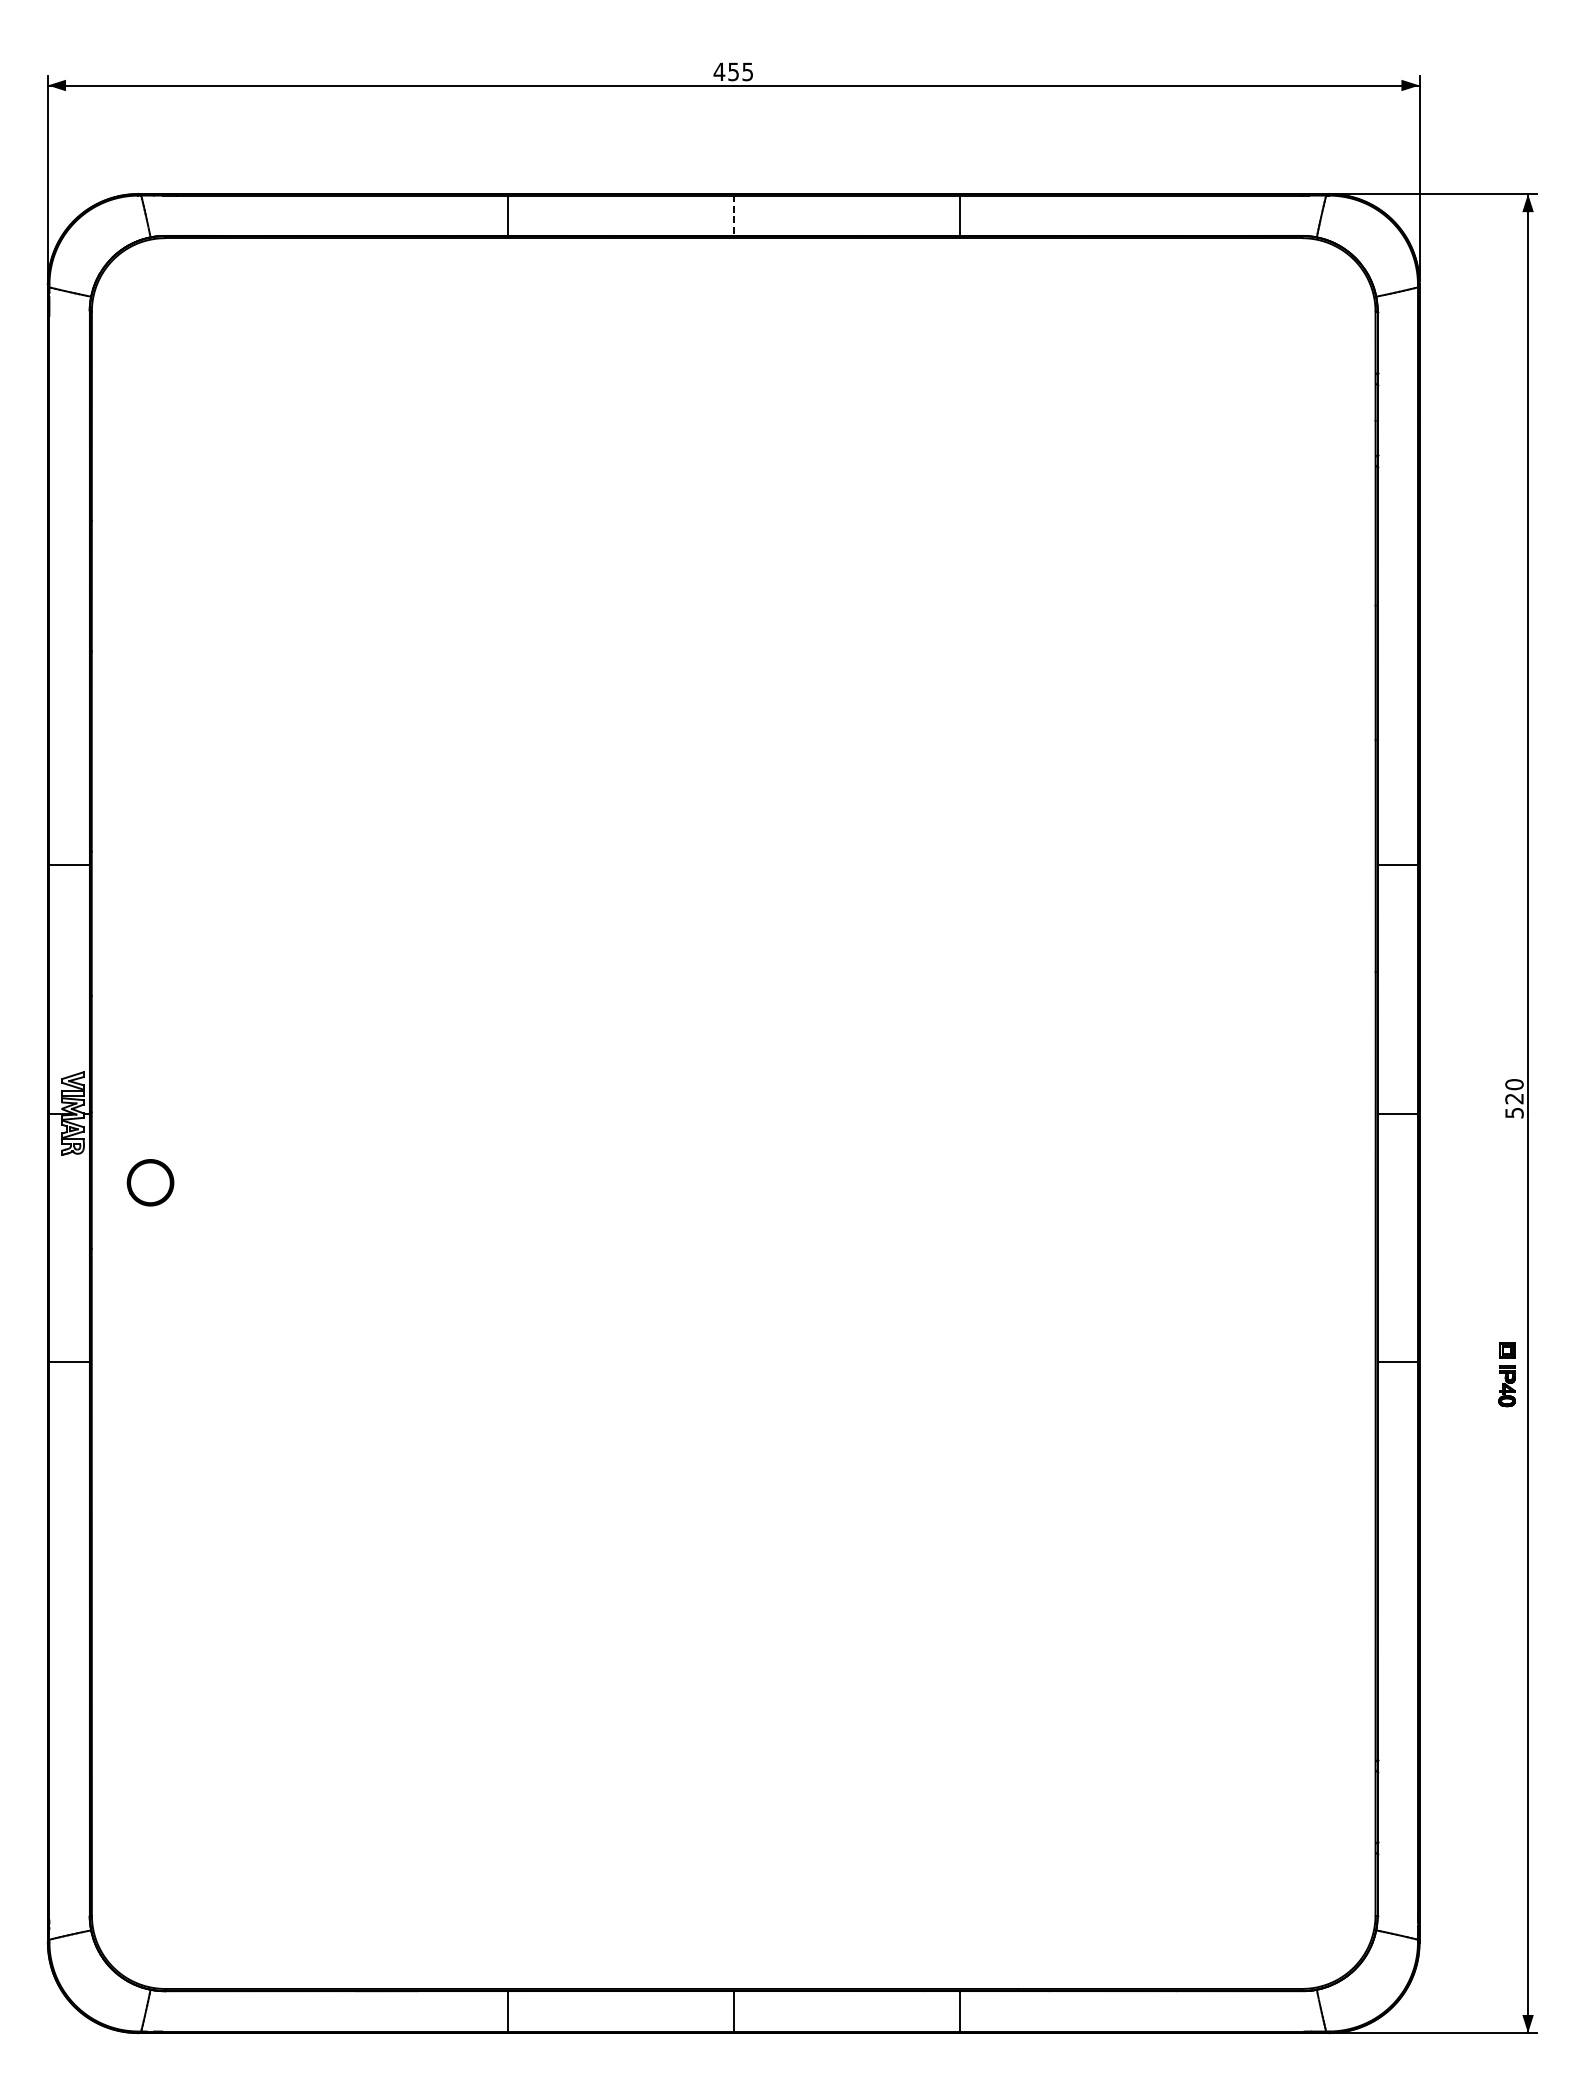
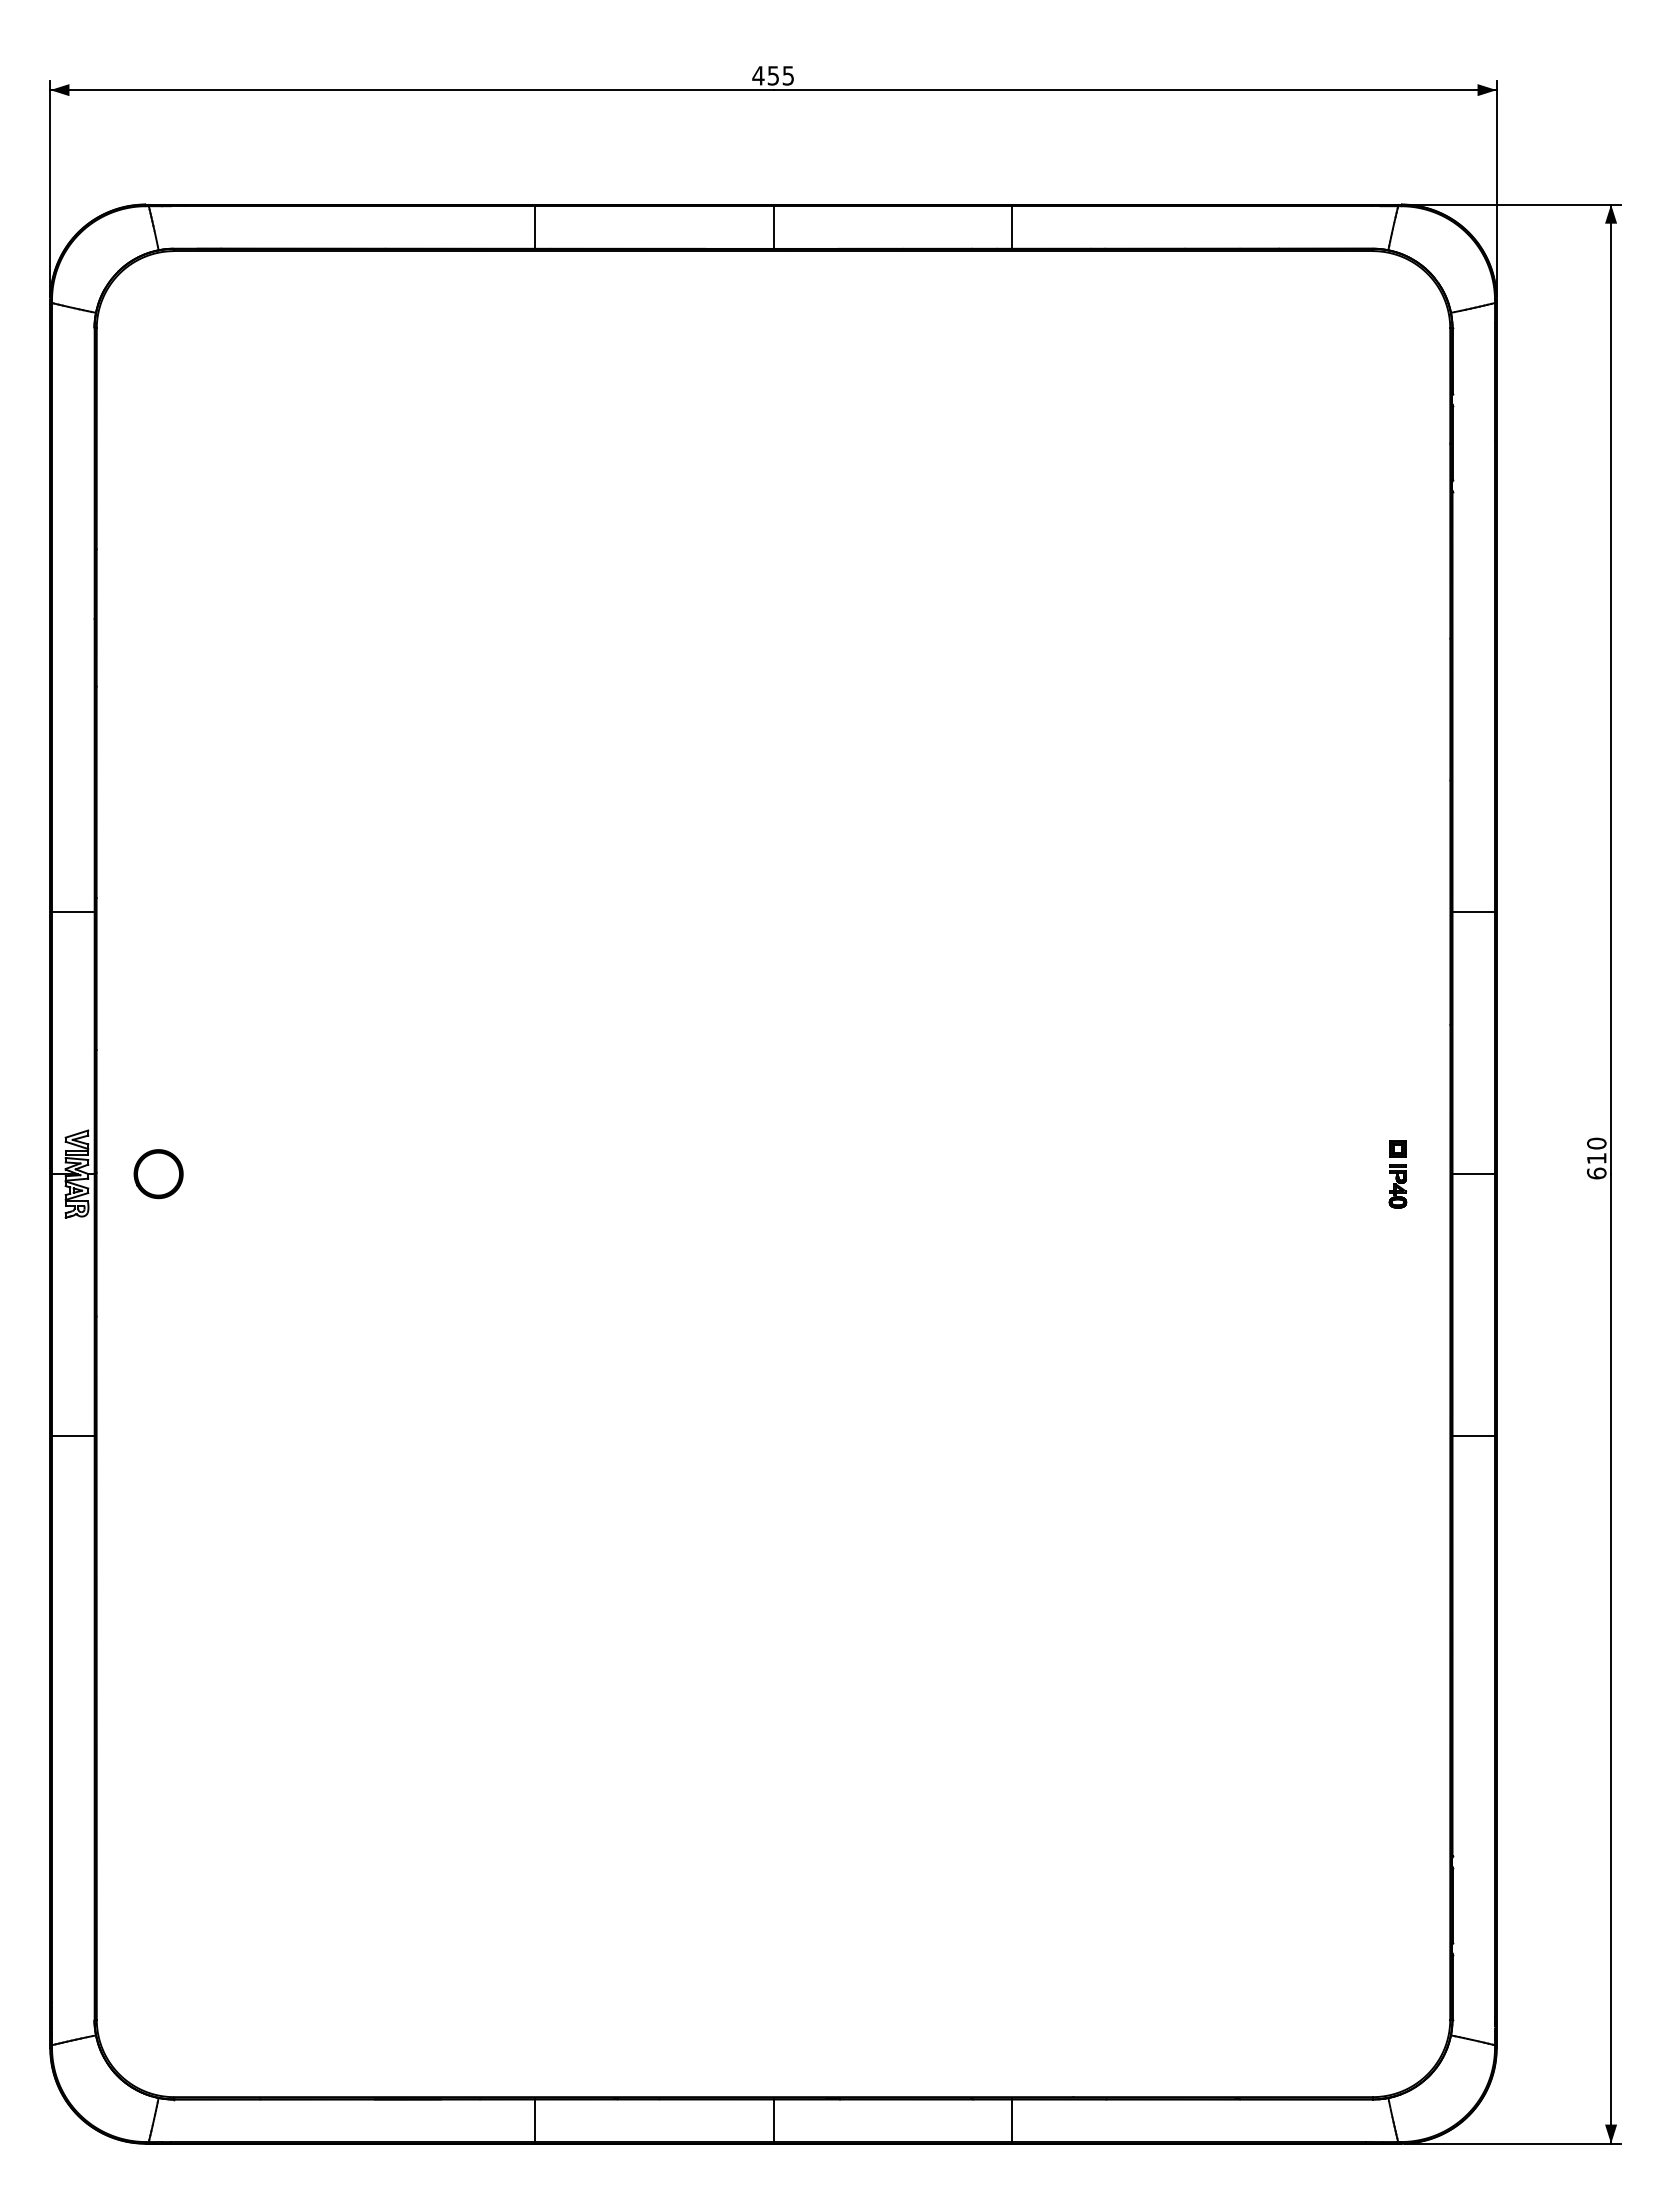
line: (733, 216) -> (773, 228), dashed -> solid
text: (1514, 1106) -> (1596, 1166), 520 -> 610
part: (150, 1183) -> (158, 1174), moved
part: (1506, 1374) -> (1397, 1174), moved

